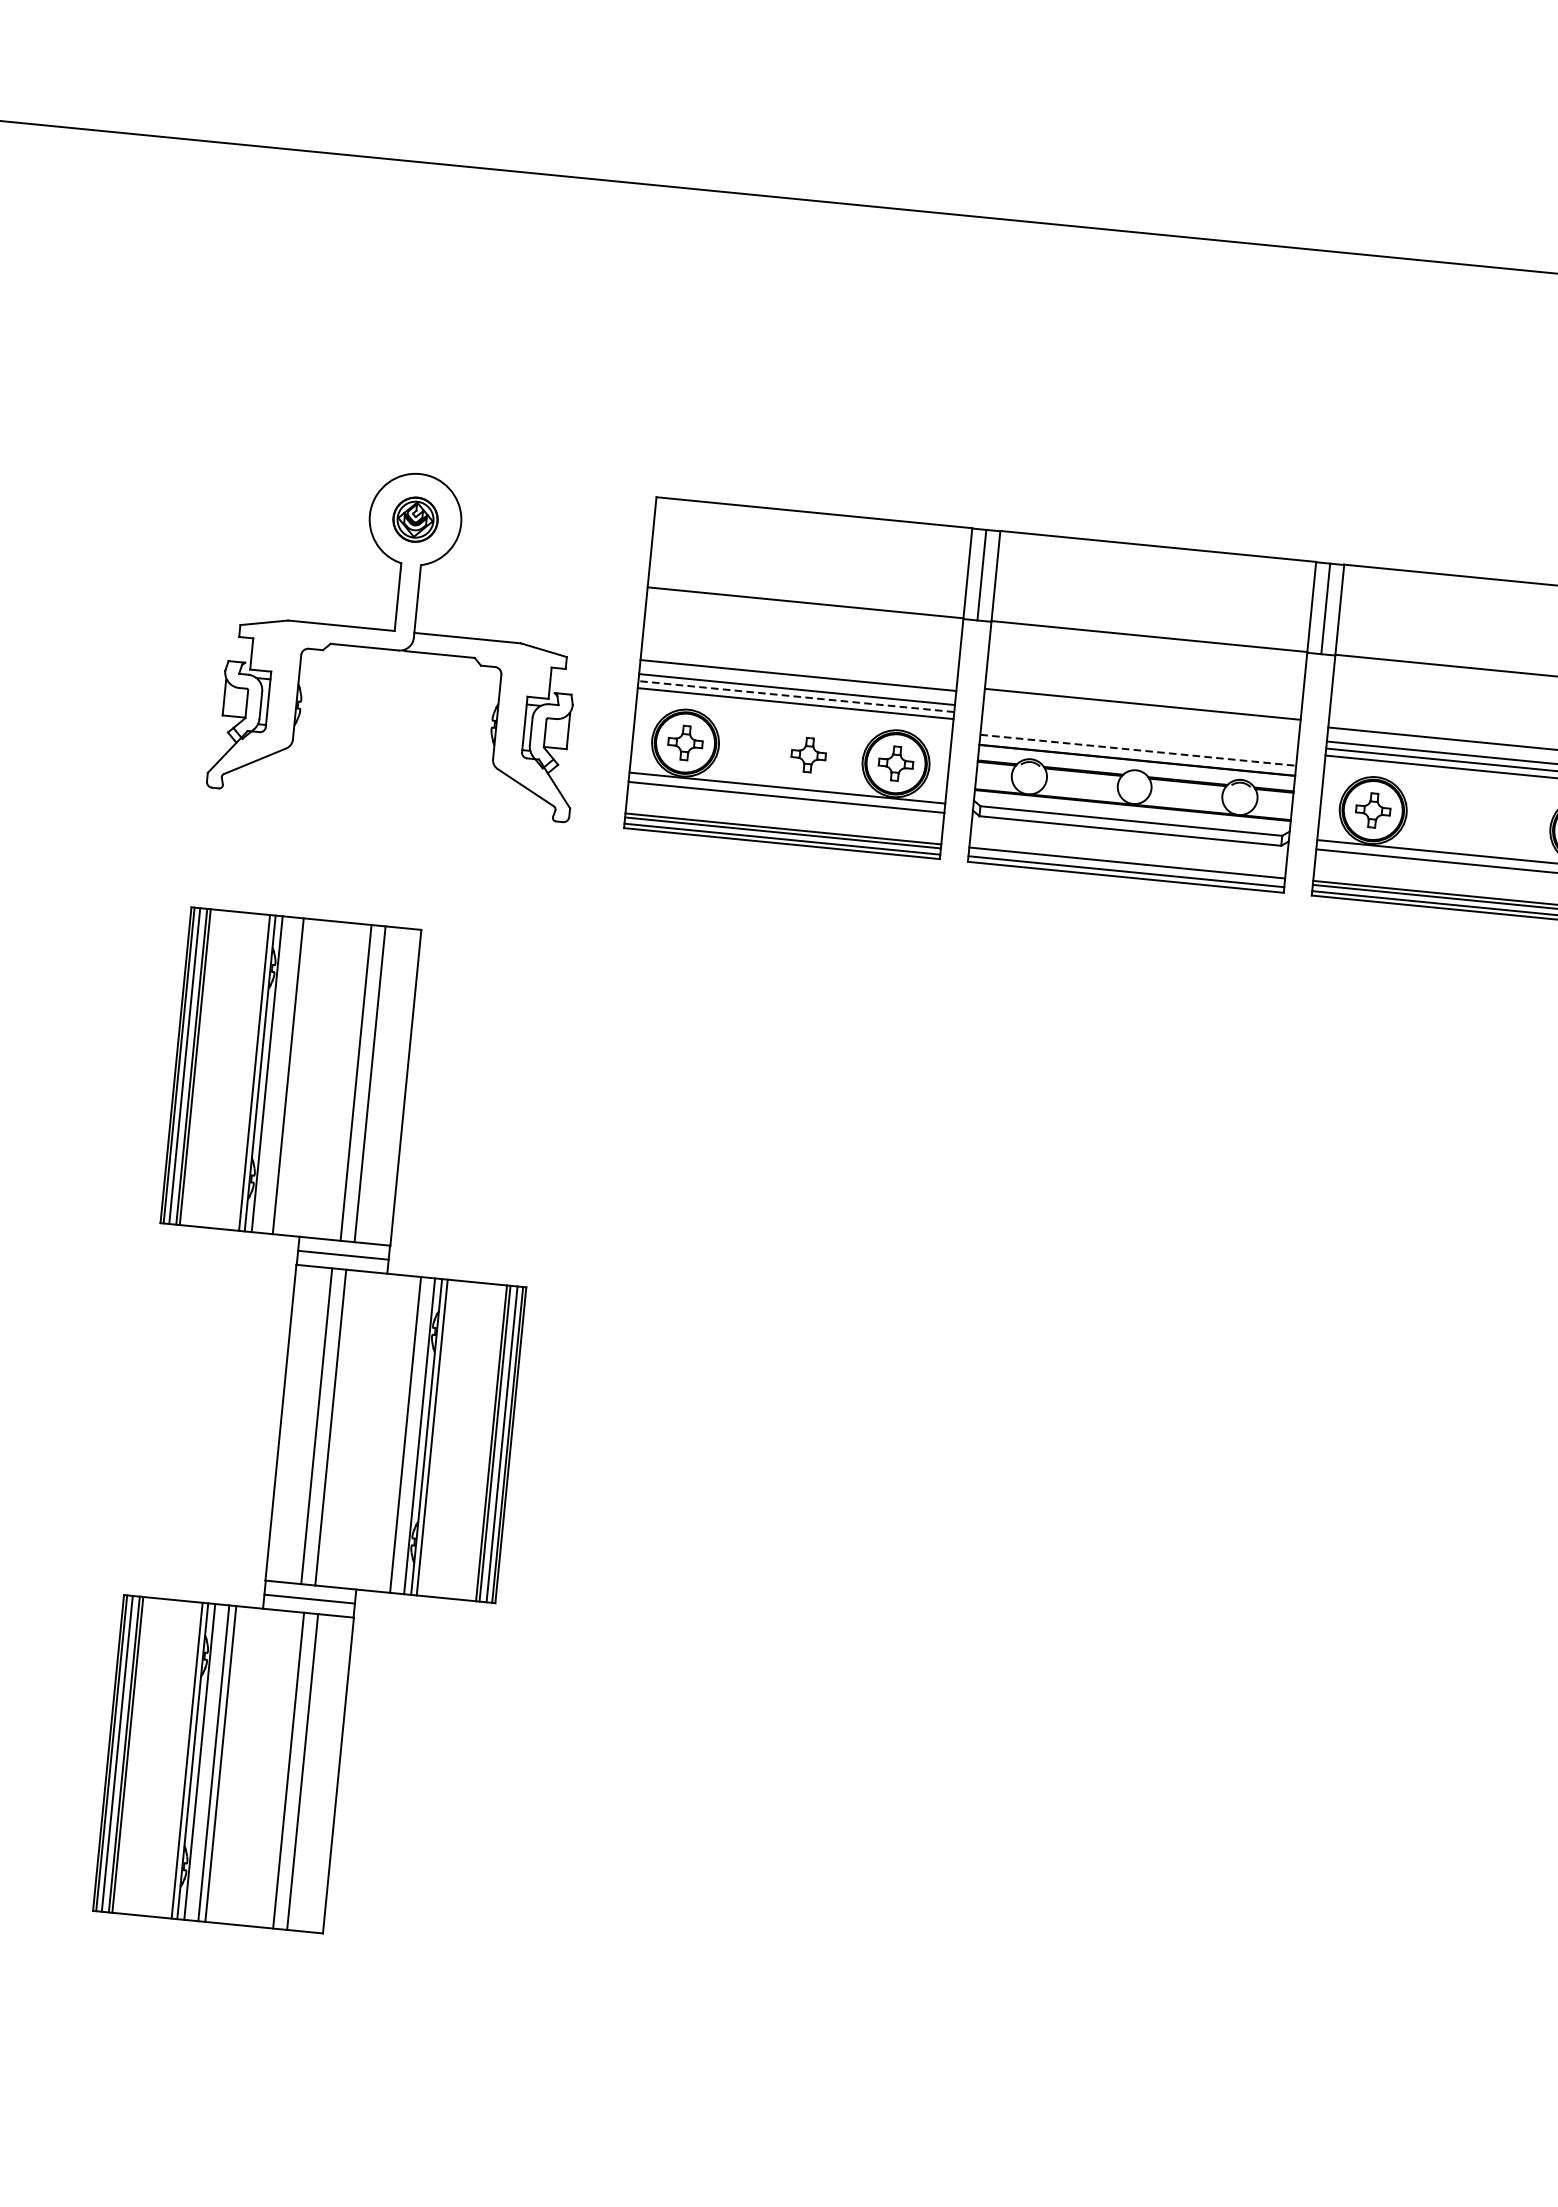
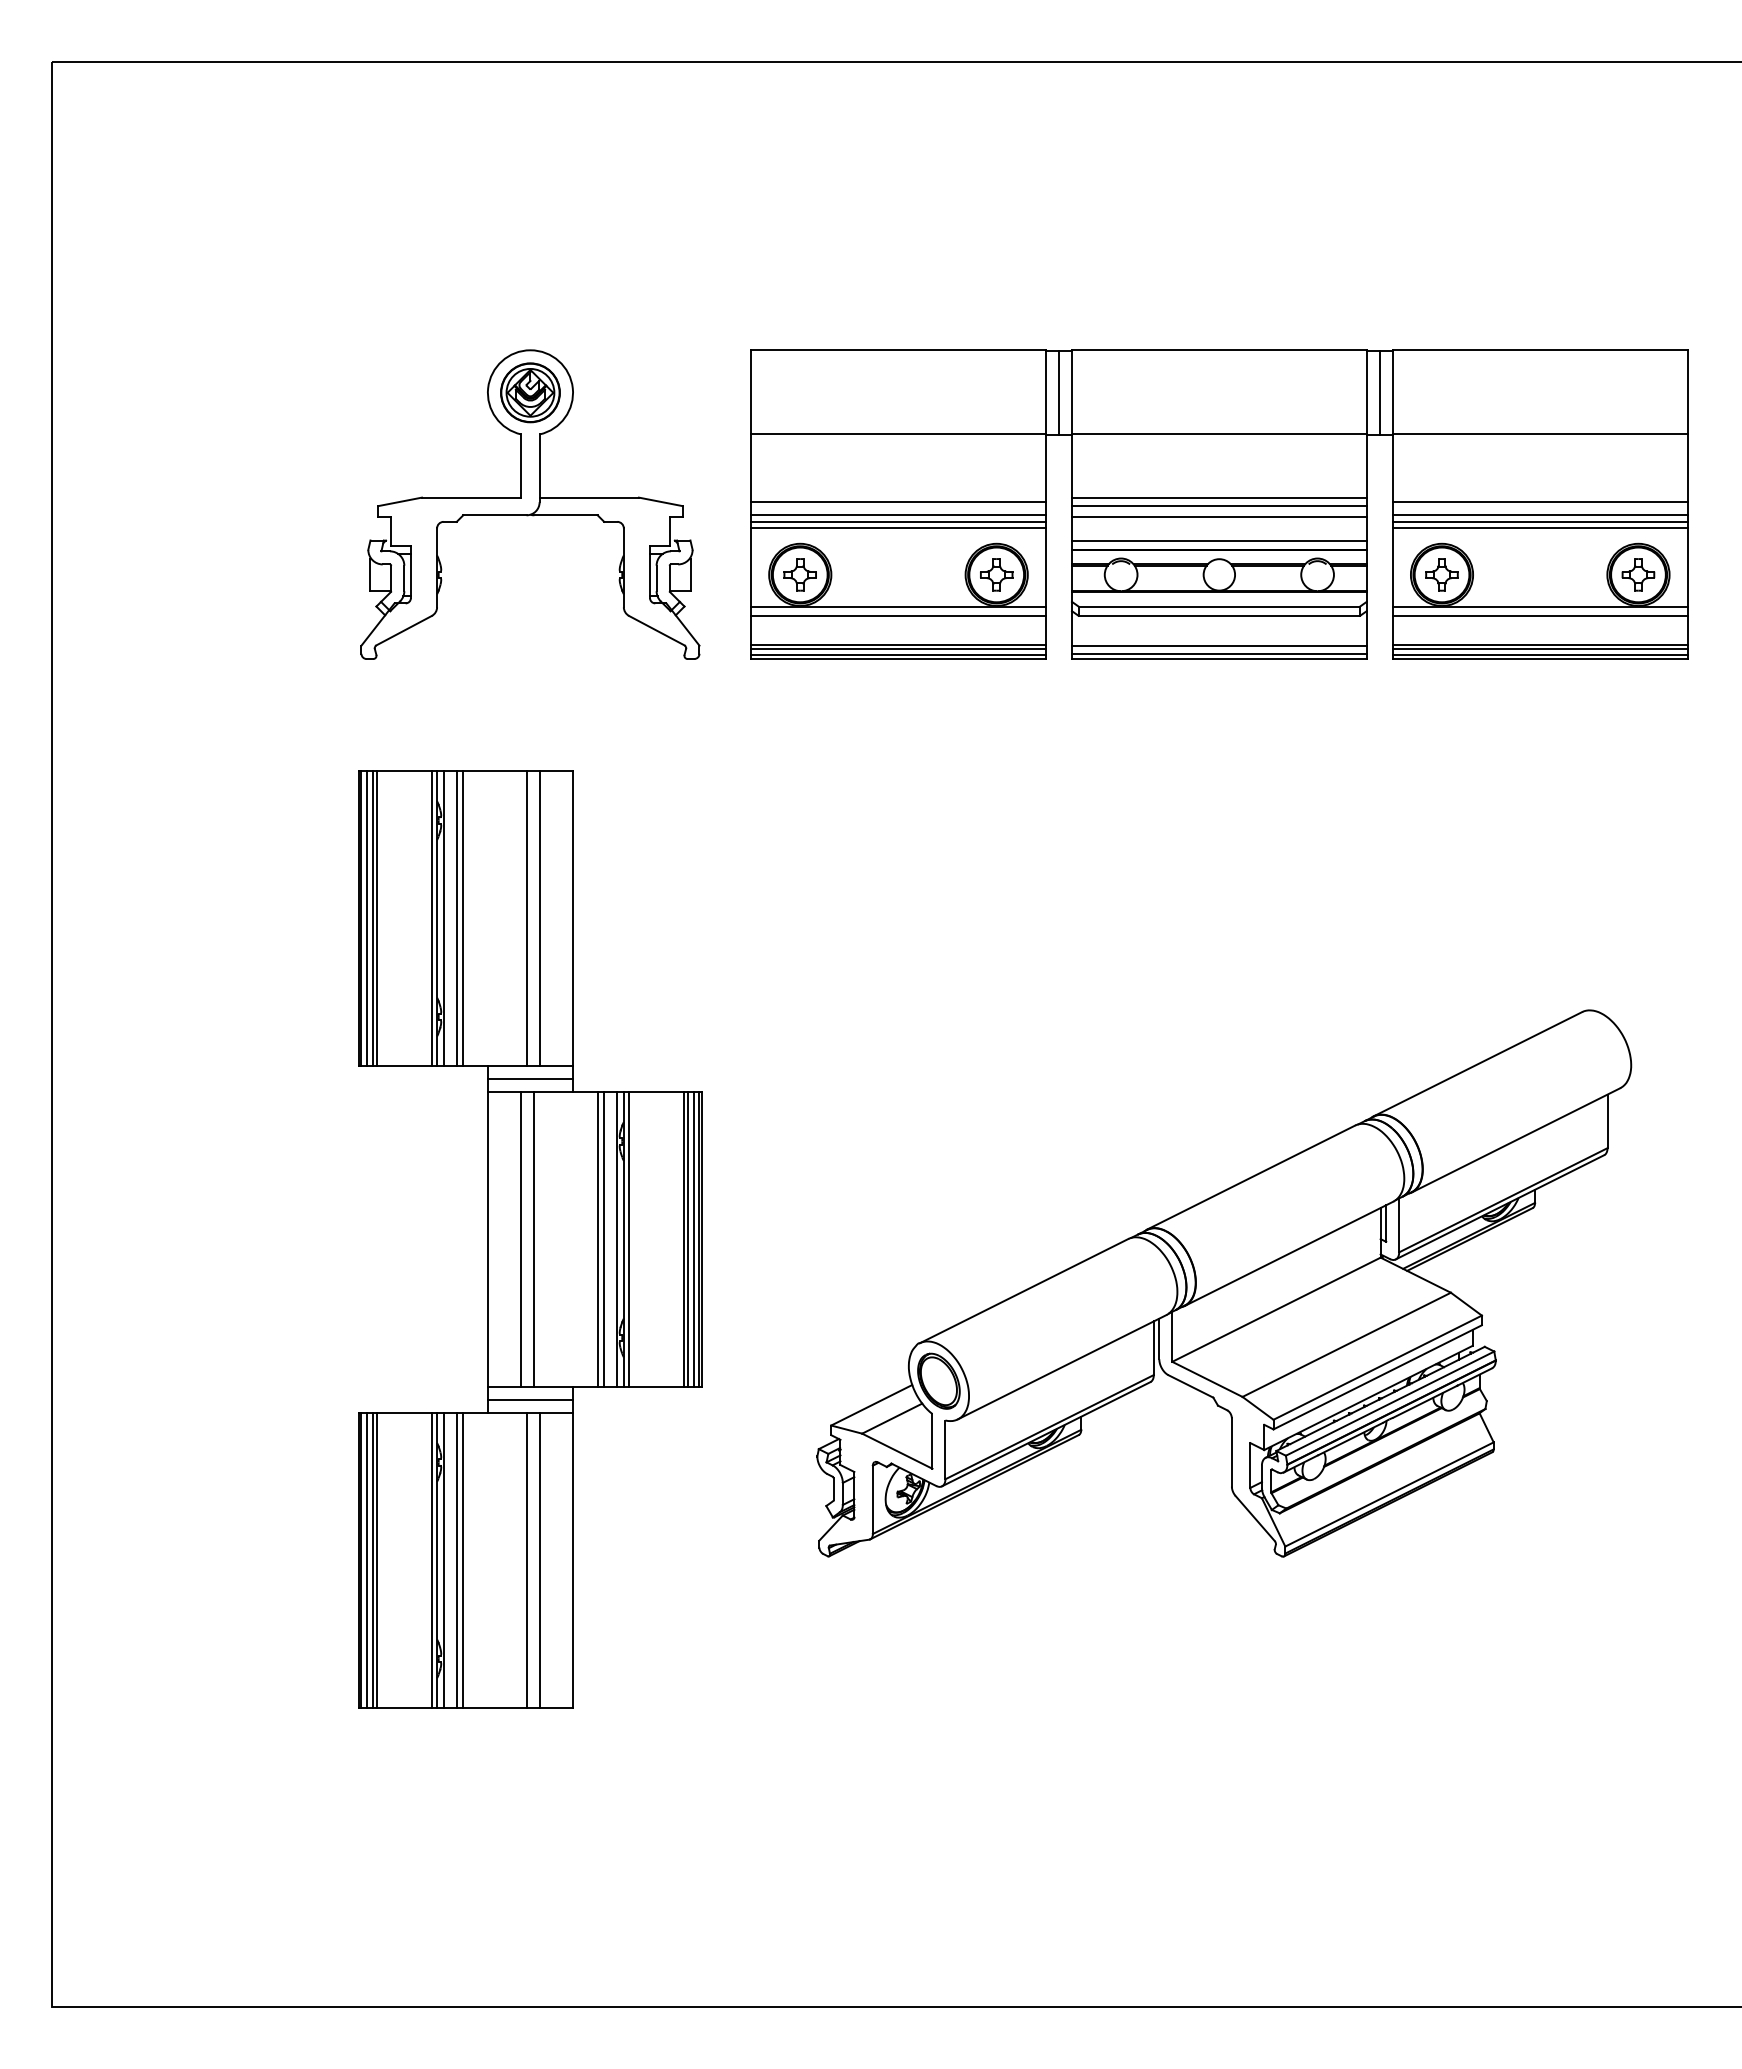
part: (415, 519) -> (530, 392), size x1.43
line: (796, 696) -> (898, 521), dashed -> solid
line: (1142, 713) -> (1219, 506), added
line: (1140, 725) -> (1219, 517), added
line: (1138, 750) -> (1219, 540), dashed -> solid
part: (807, 754) -> (914, 574), removed
line: (281, 1075) -> (456, 918), added
line: (398, 1434) -> (597, 1239), added
part: (1065, 1547) -> (1224, 1283), added

